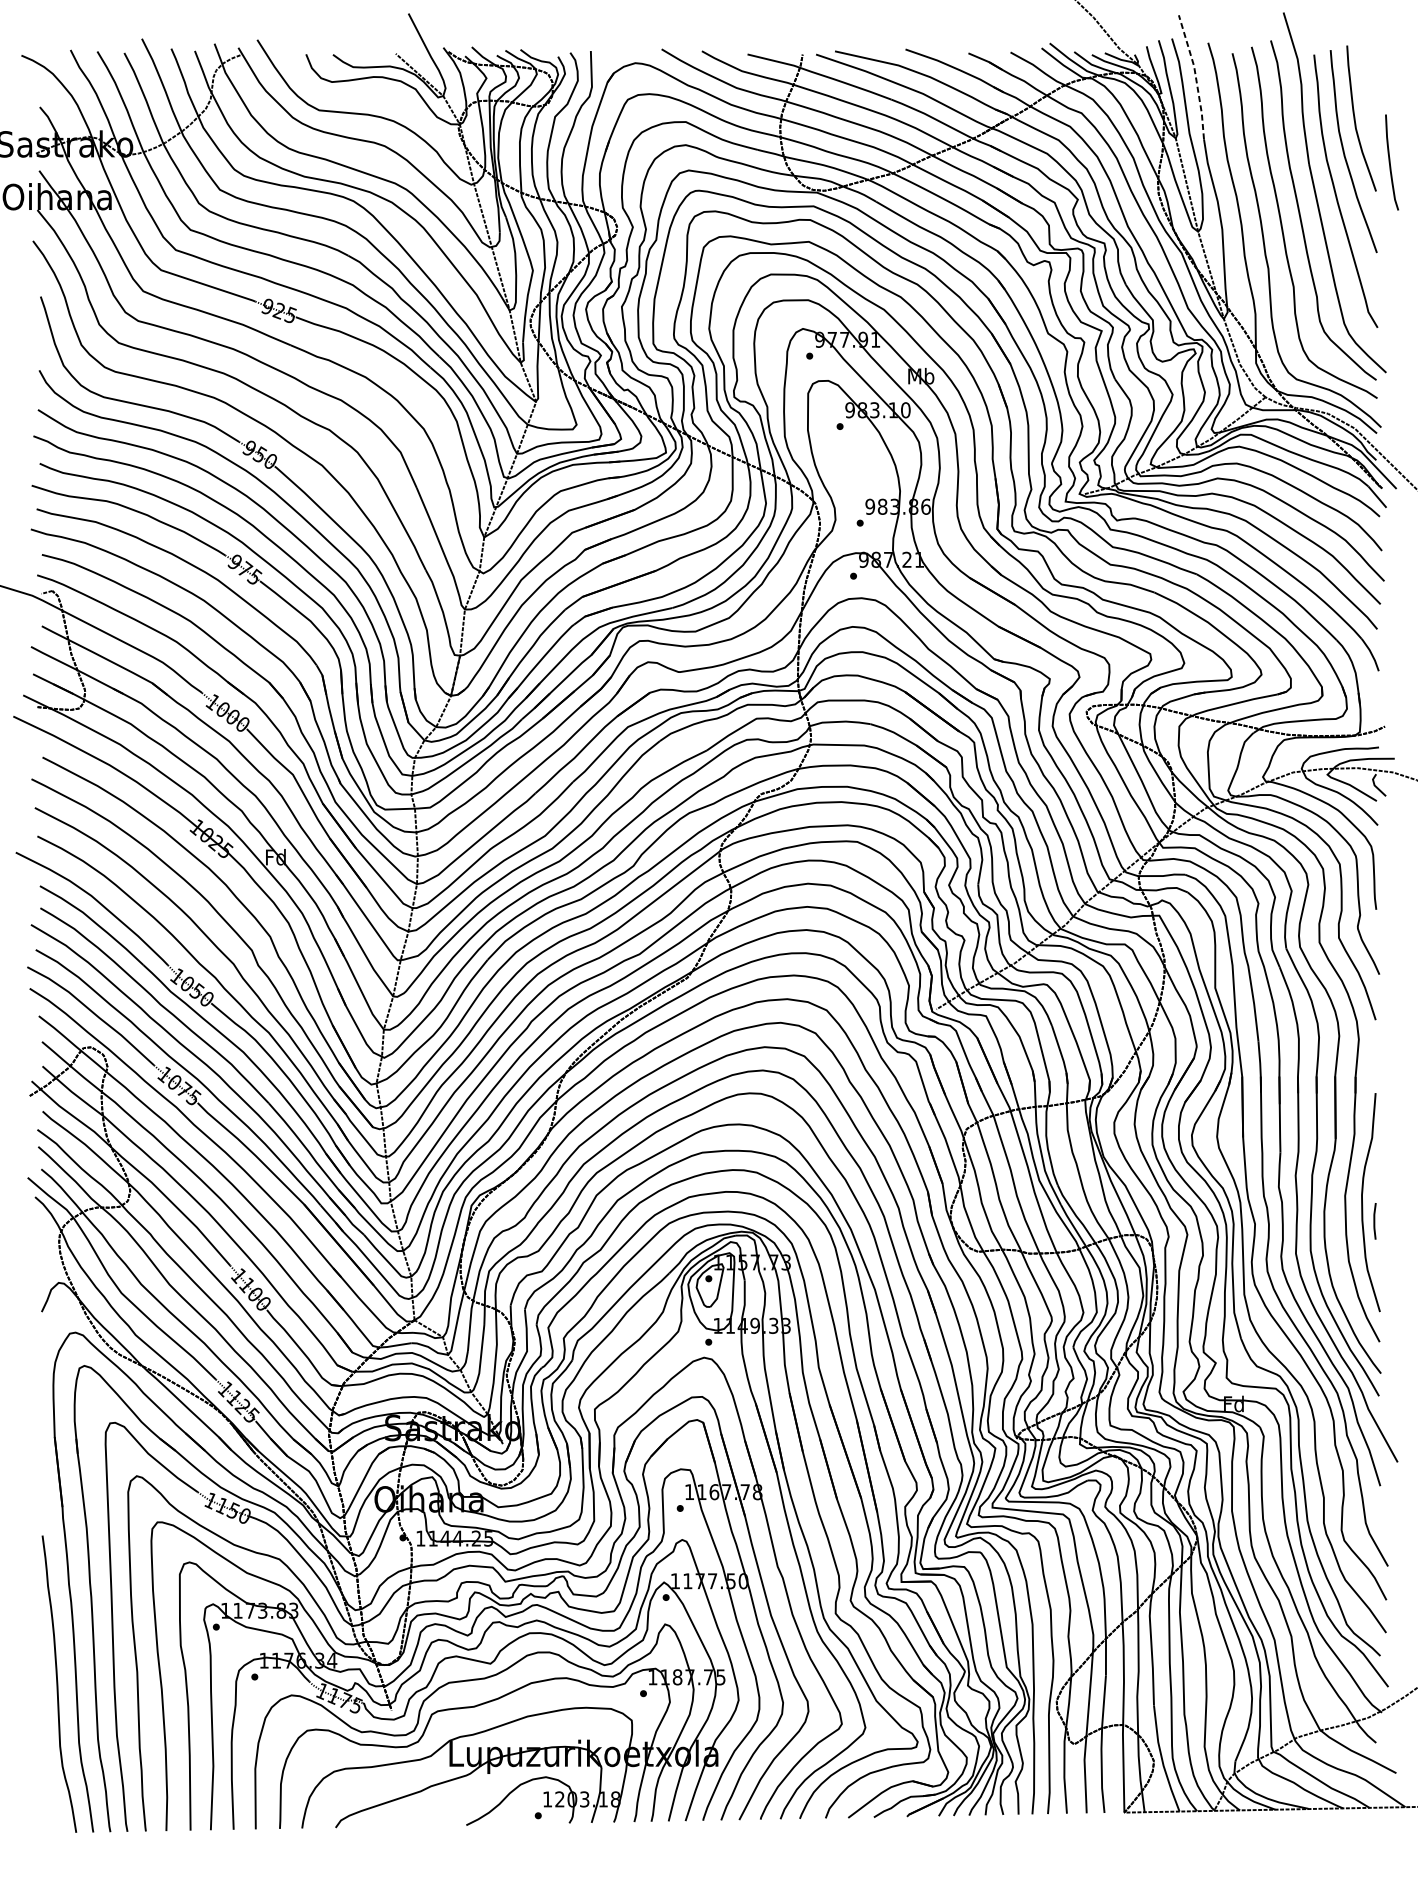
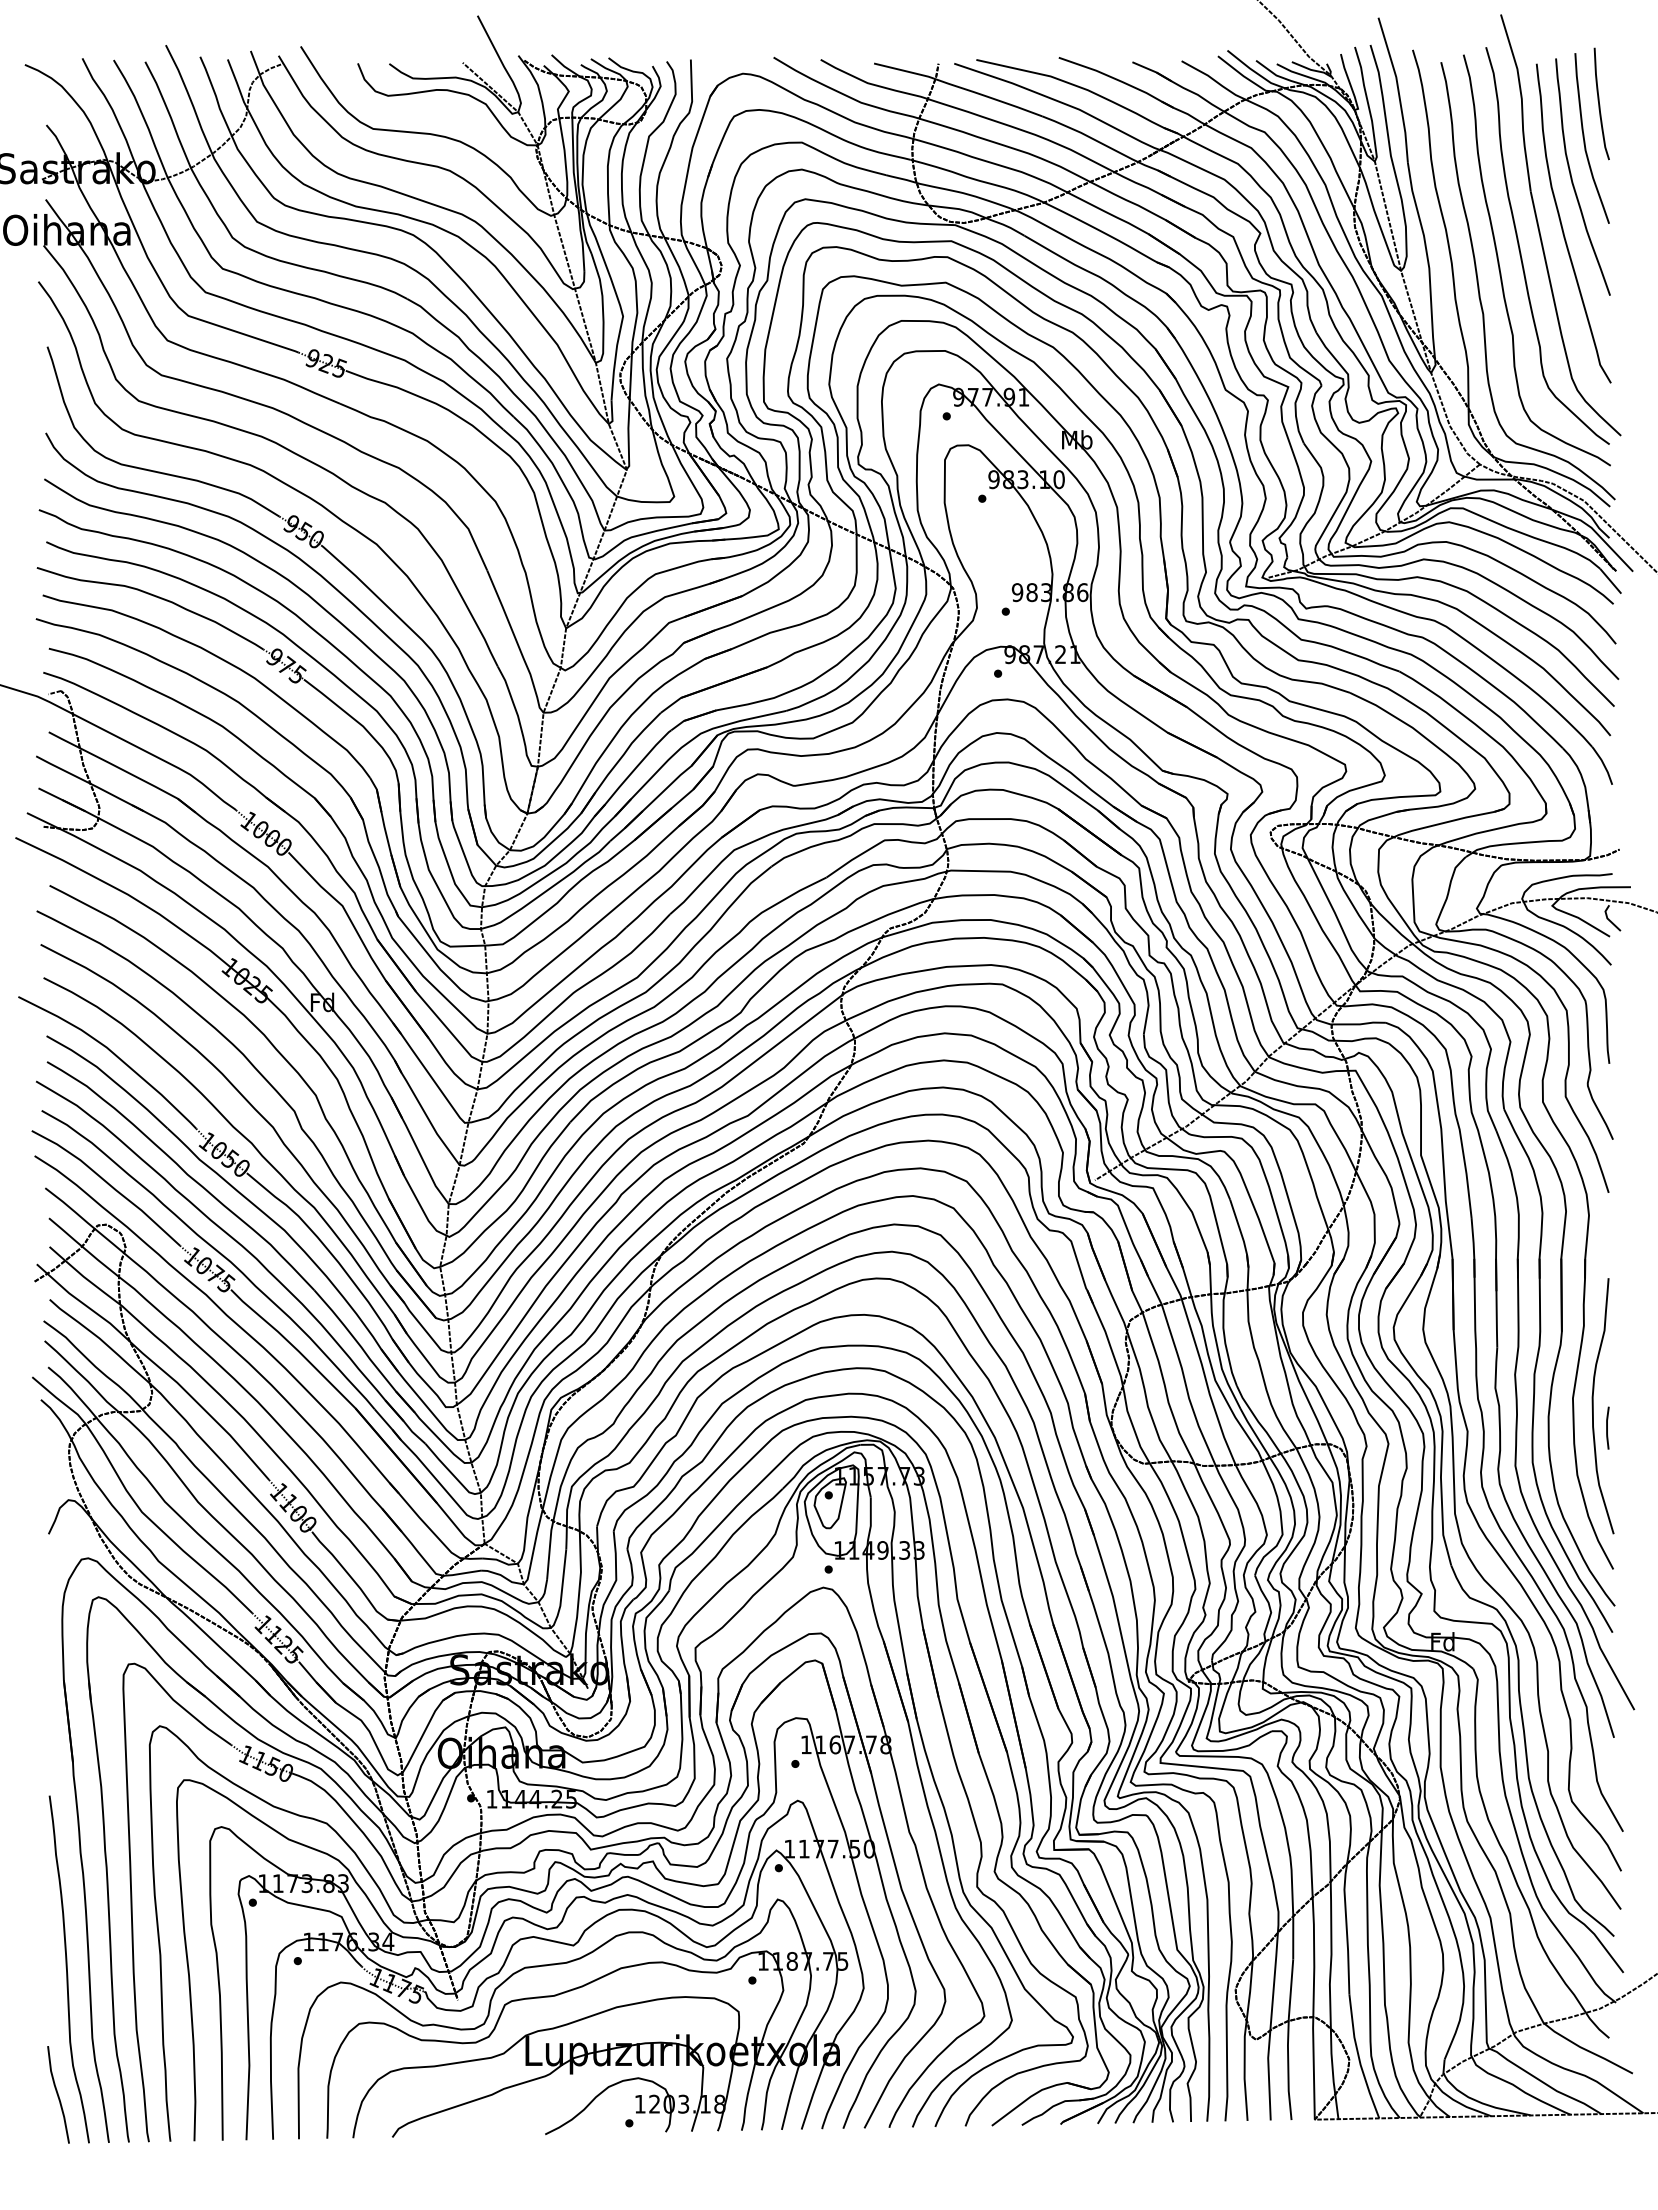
line: (1195, 75) -> (1398, 88), dashed -> solid
curve: (1390, 163) -> (1600, 104), moved
curve: (50, 1791) -> (58, 2094), added

